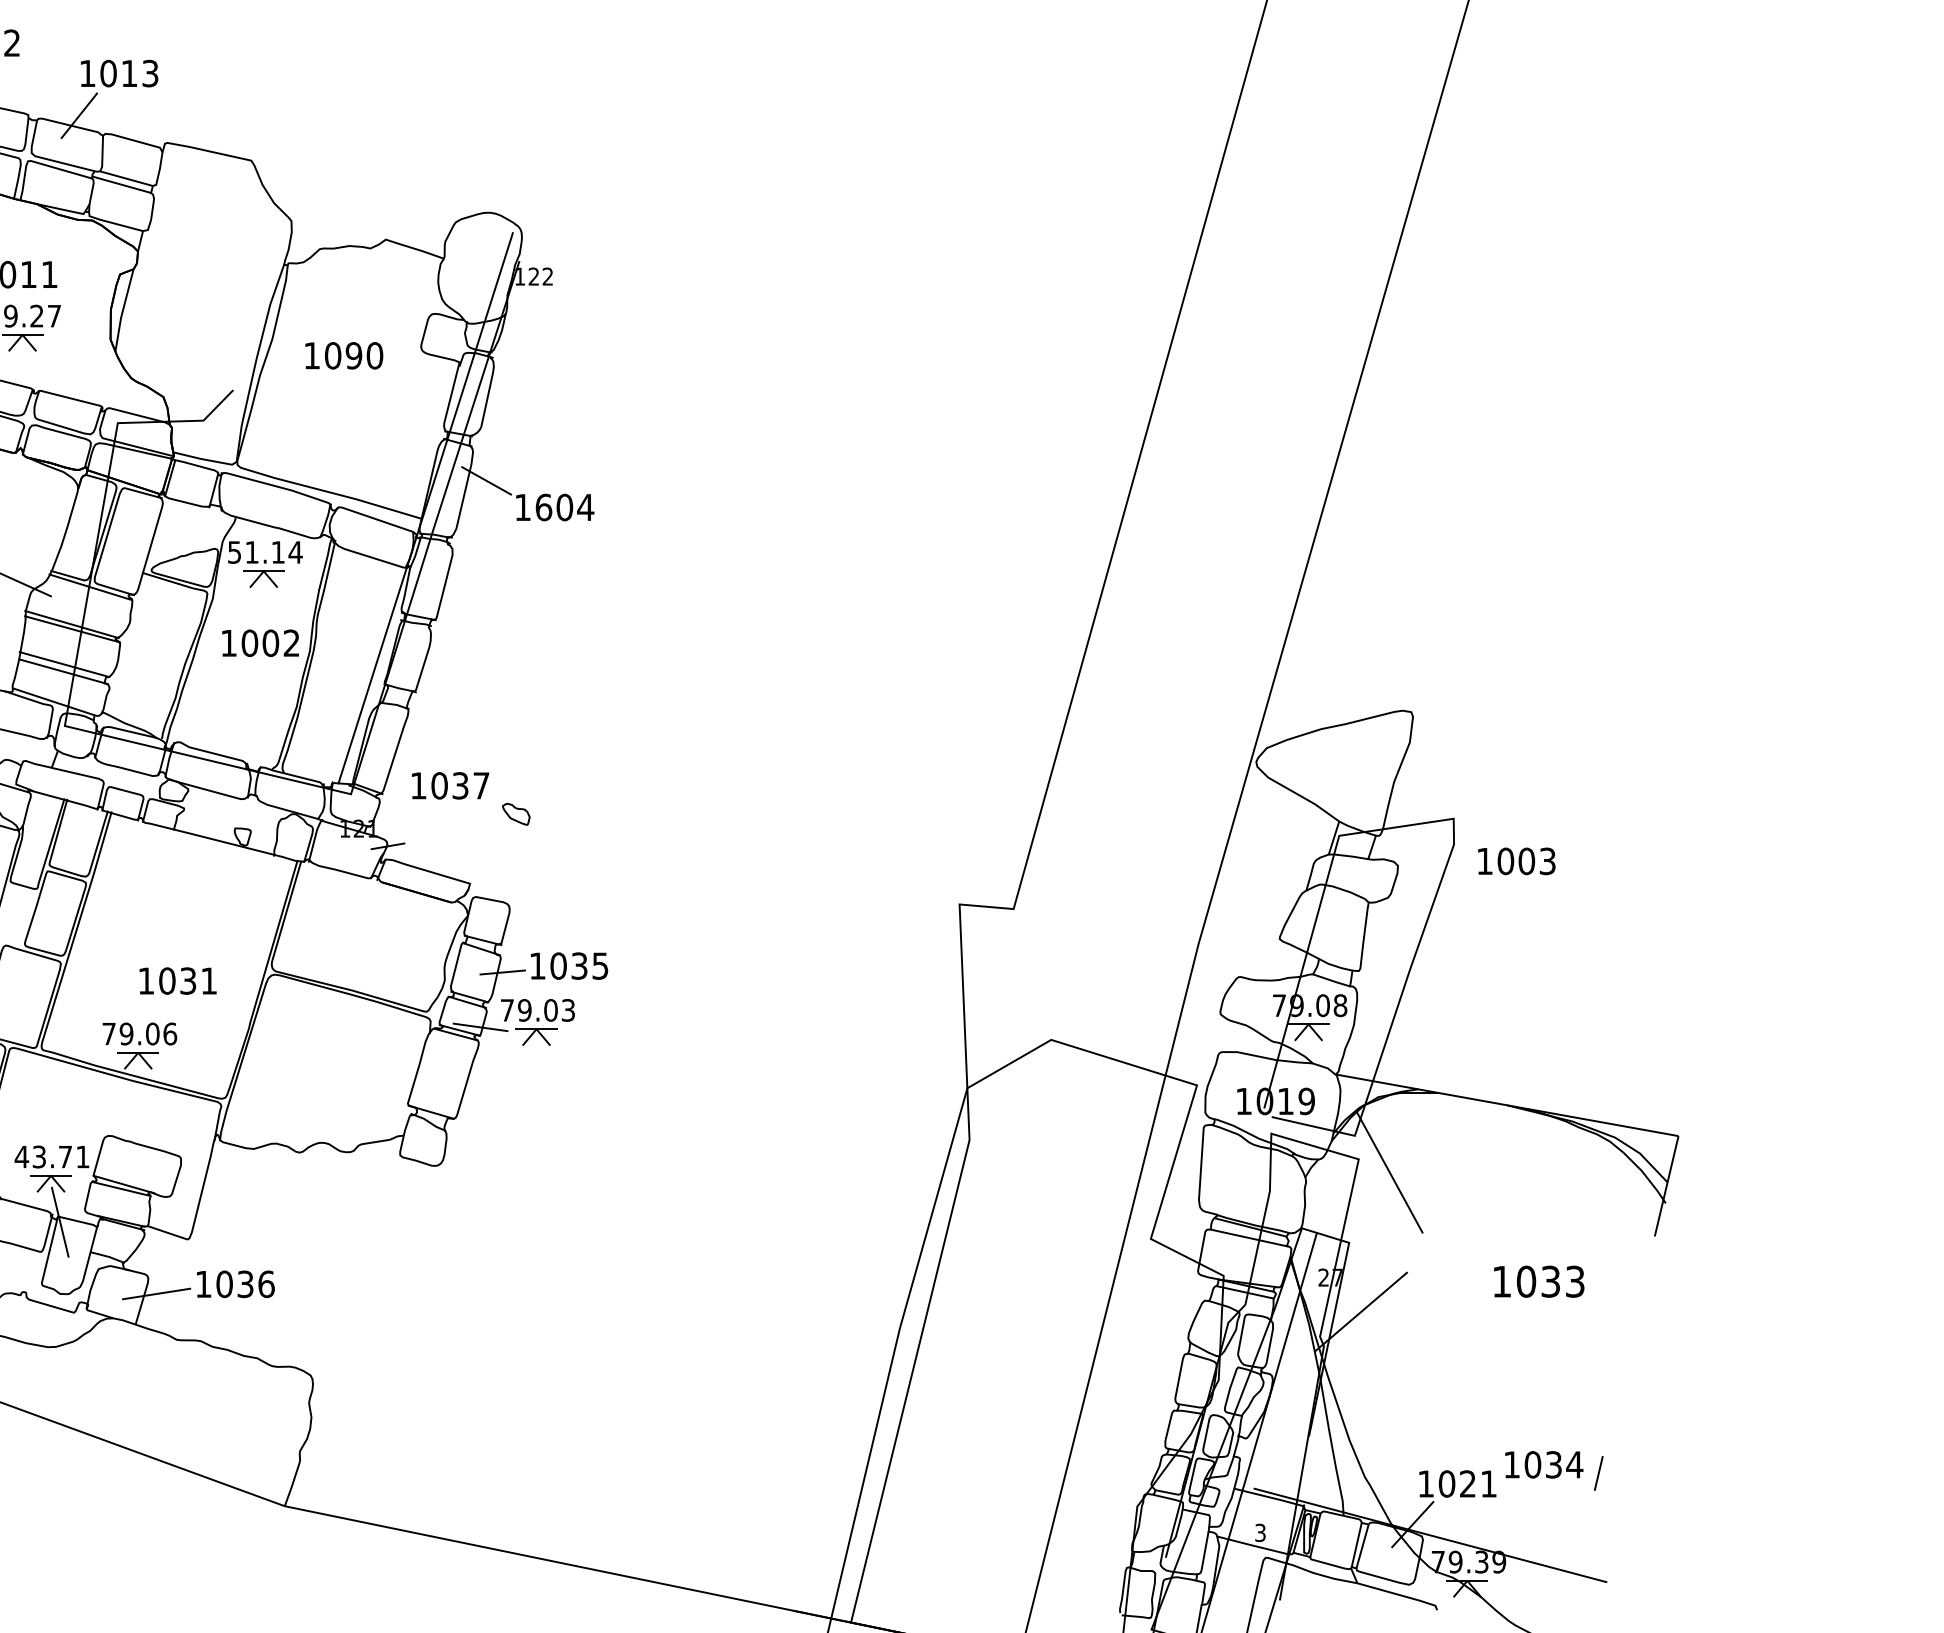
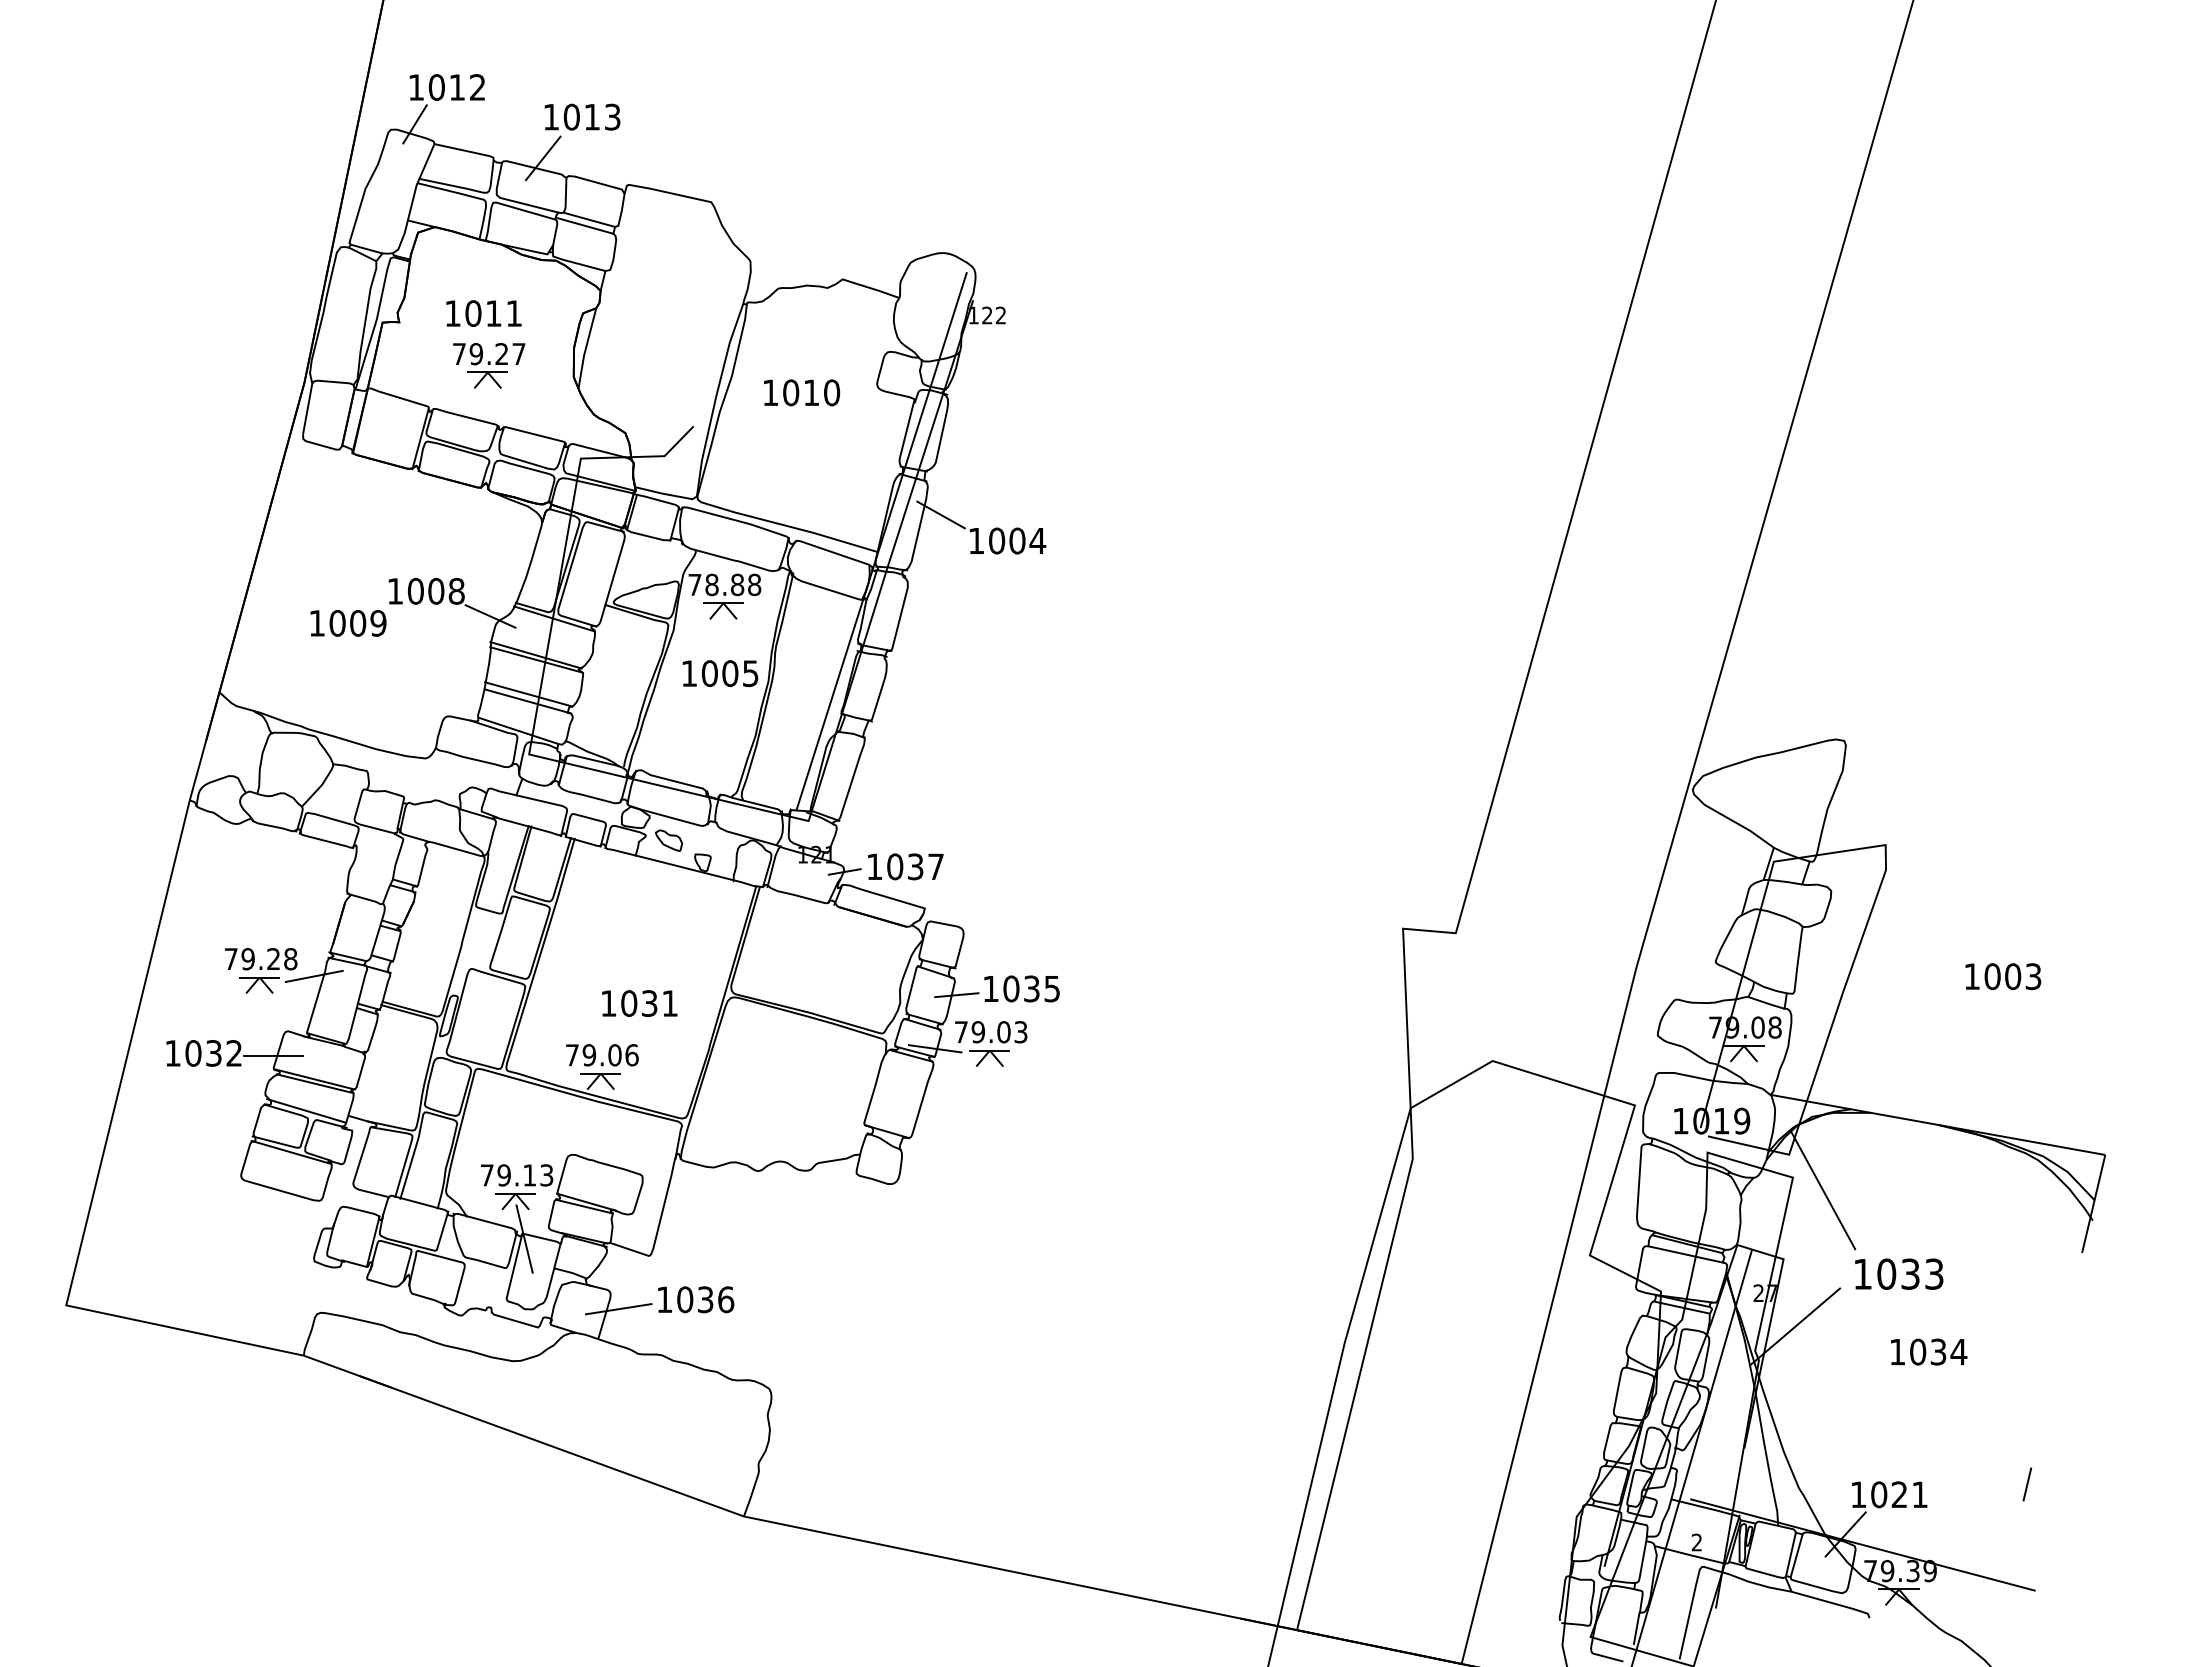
text: (353, 355) -> (811, 392), 1090 -> 1010
text: (544, 506) -> (997, 540), 1604 -> 1004
text: (264, 552) -> (724, 584), 51.14 -> 78.88
text: (291, 643) -> (750, 673), 1002 -> 1005
text: (450, 785) -> (905, 866), moved
part: (516, 814) -> (669, 840), moved
text: (1516, 861) -> (2003, 976), moved
text: (51, 1157) -> (516, 1175), 43.71 -> 79.13
text: (1539, 1280) -> (1899, 1273), moved
text: (1544, 1464) -> (1929, 1351), moved
text: (1260, 1532) -> (1696, 1542), 3 -> 2

